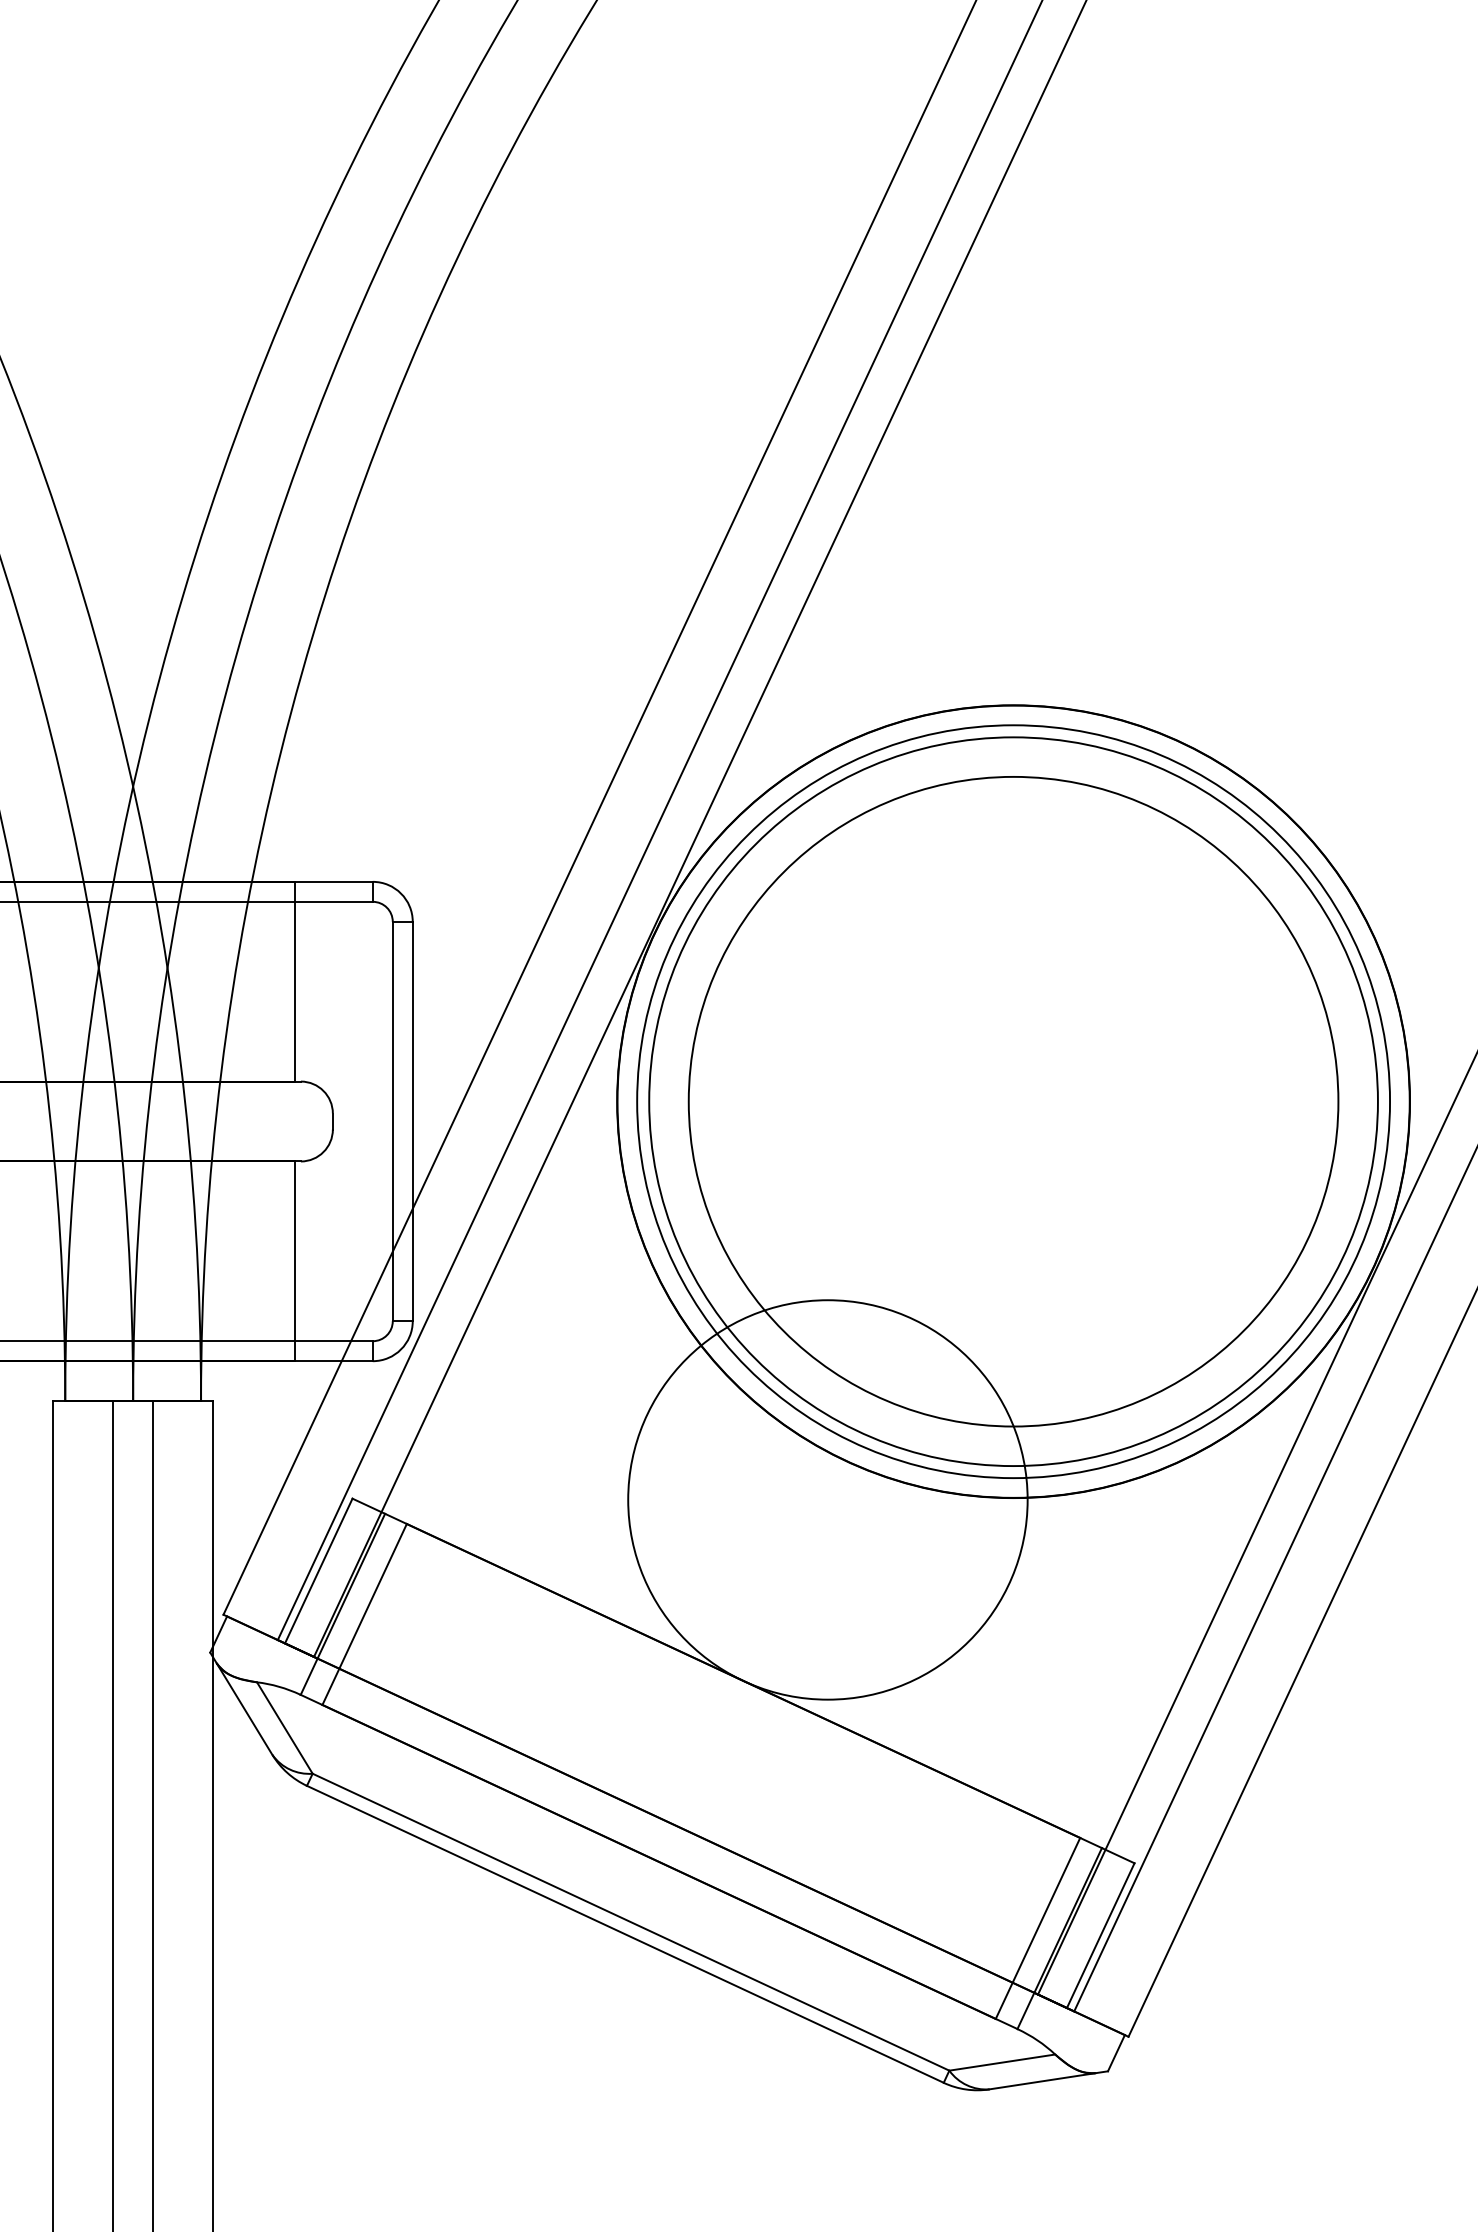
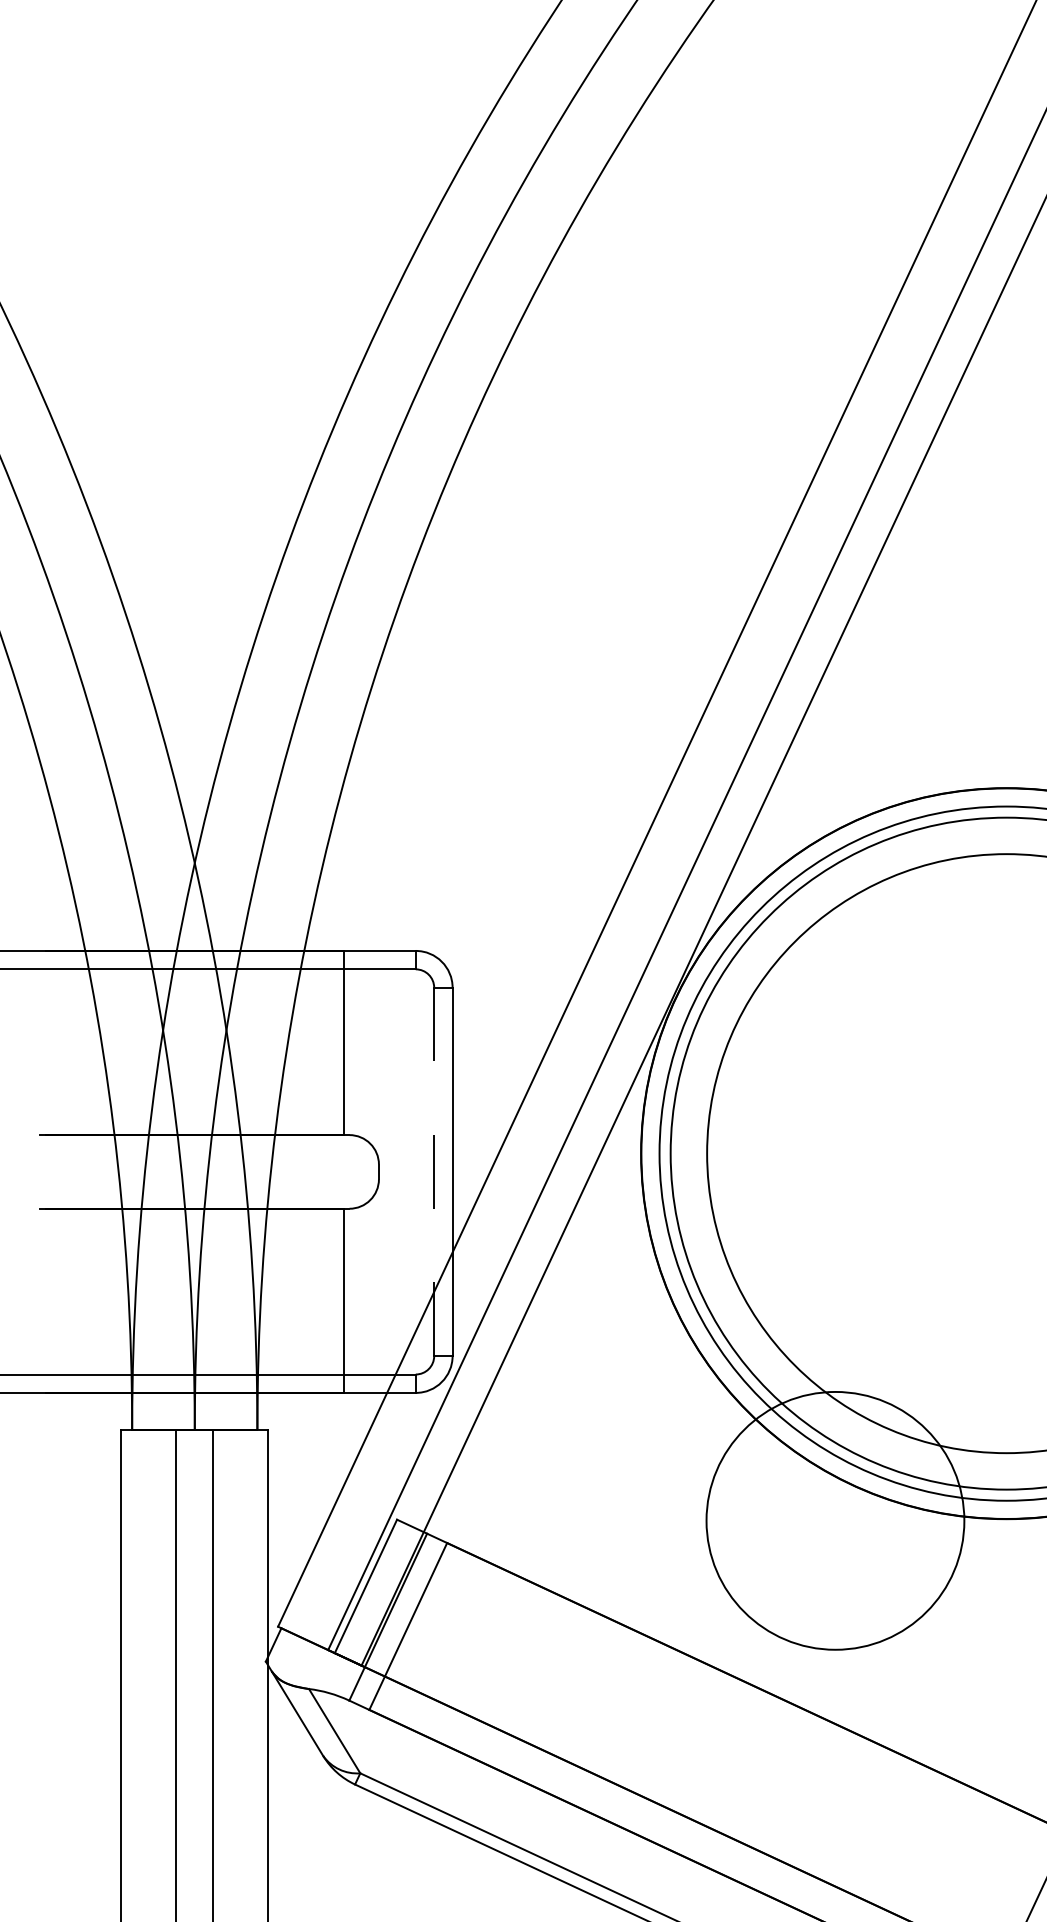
line: (392, 1121) -> (433, 1171), solid -> dashed
circle: (827, 1499) -> (835, 1520), size x0.7

